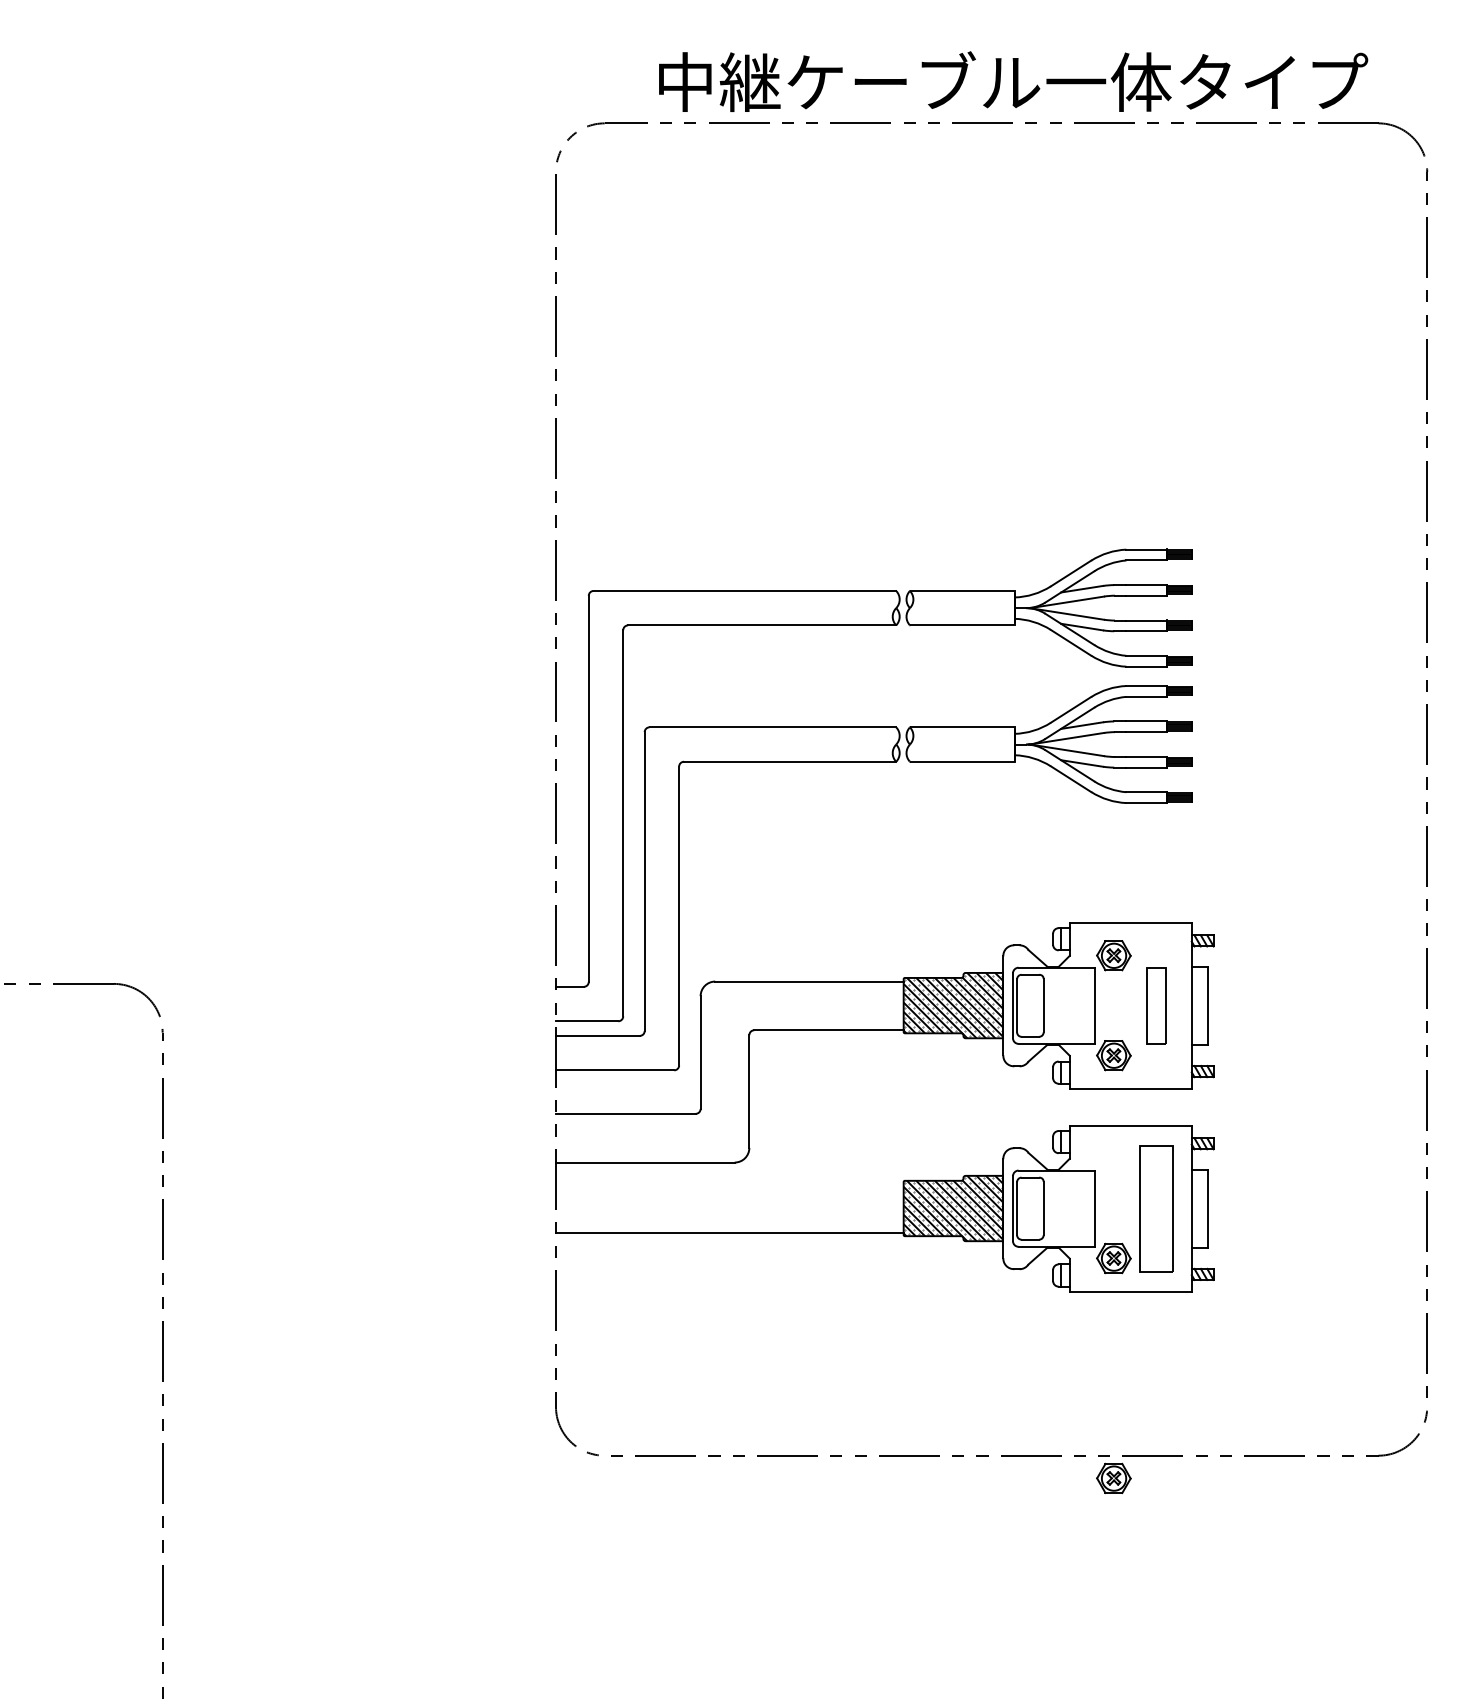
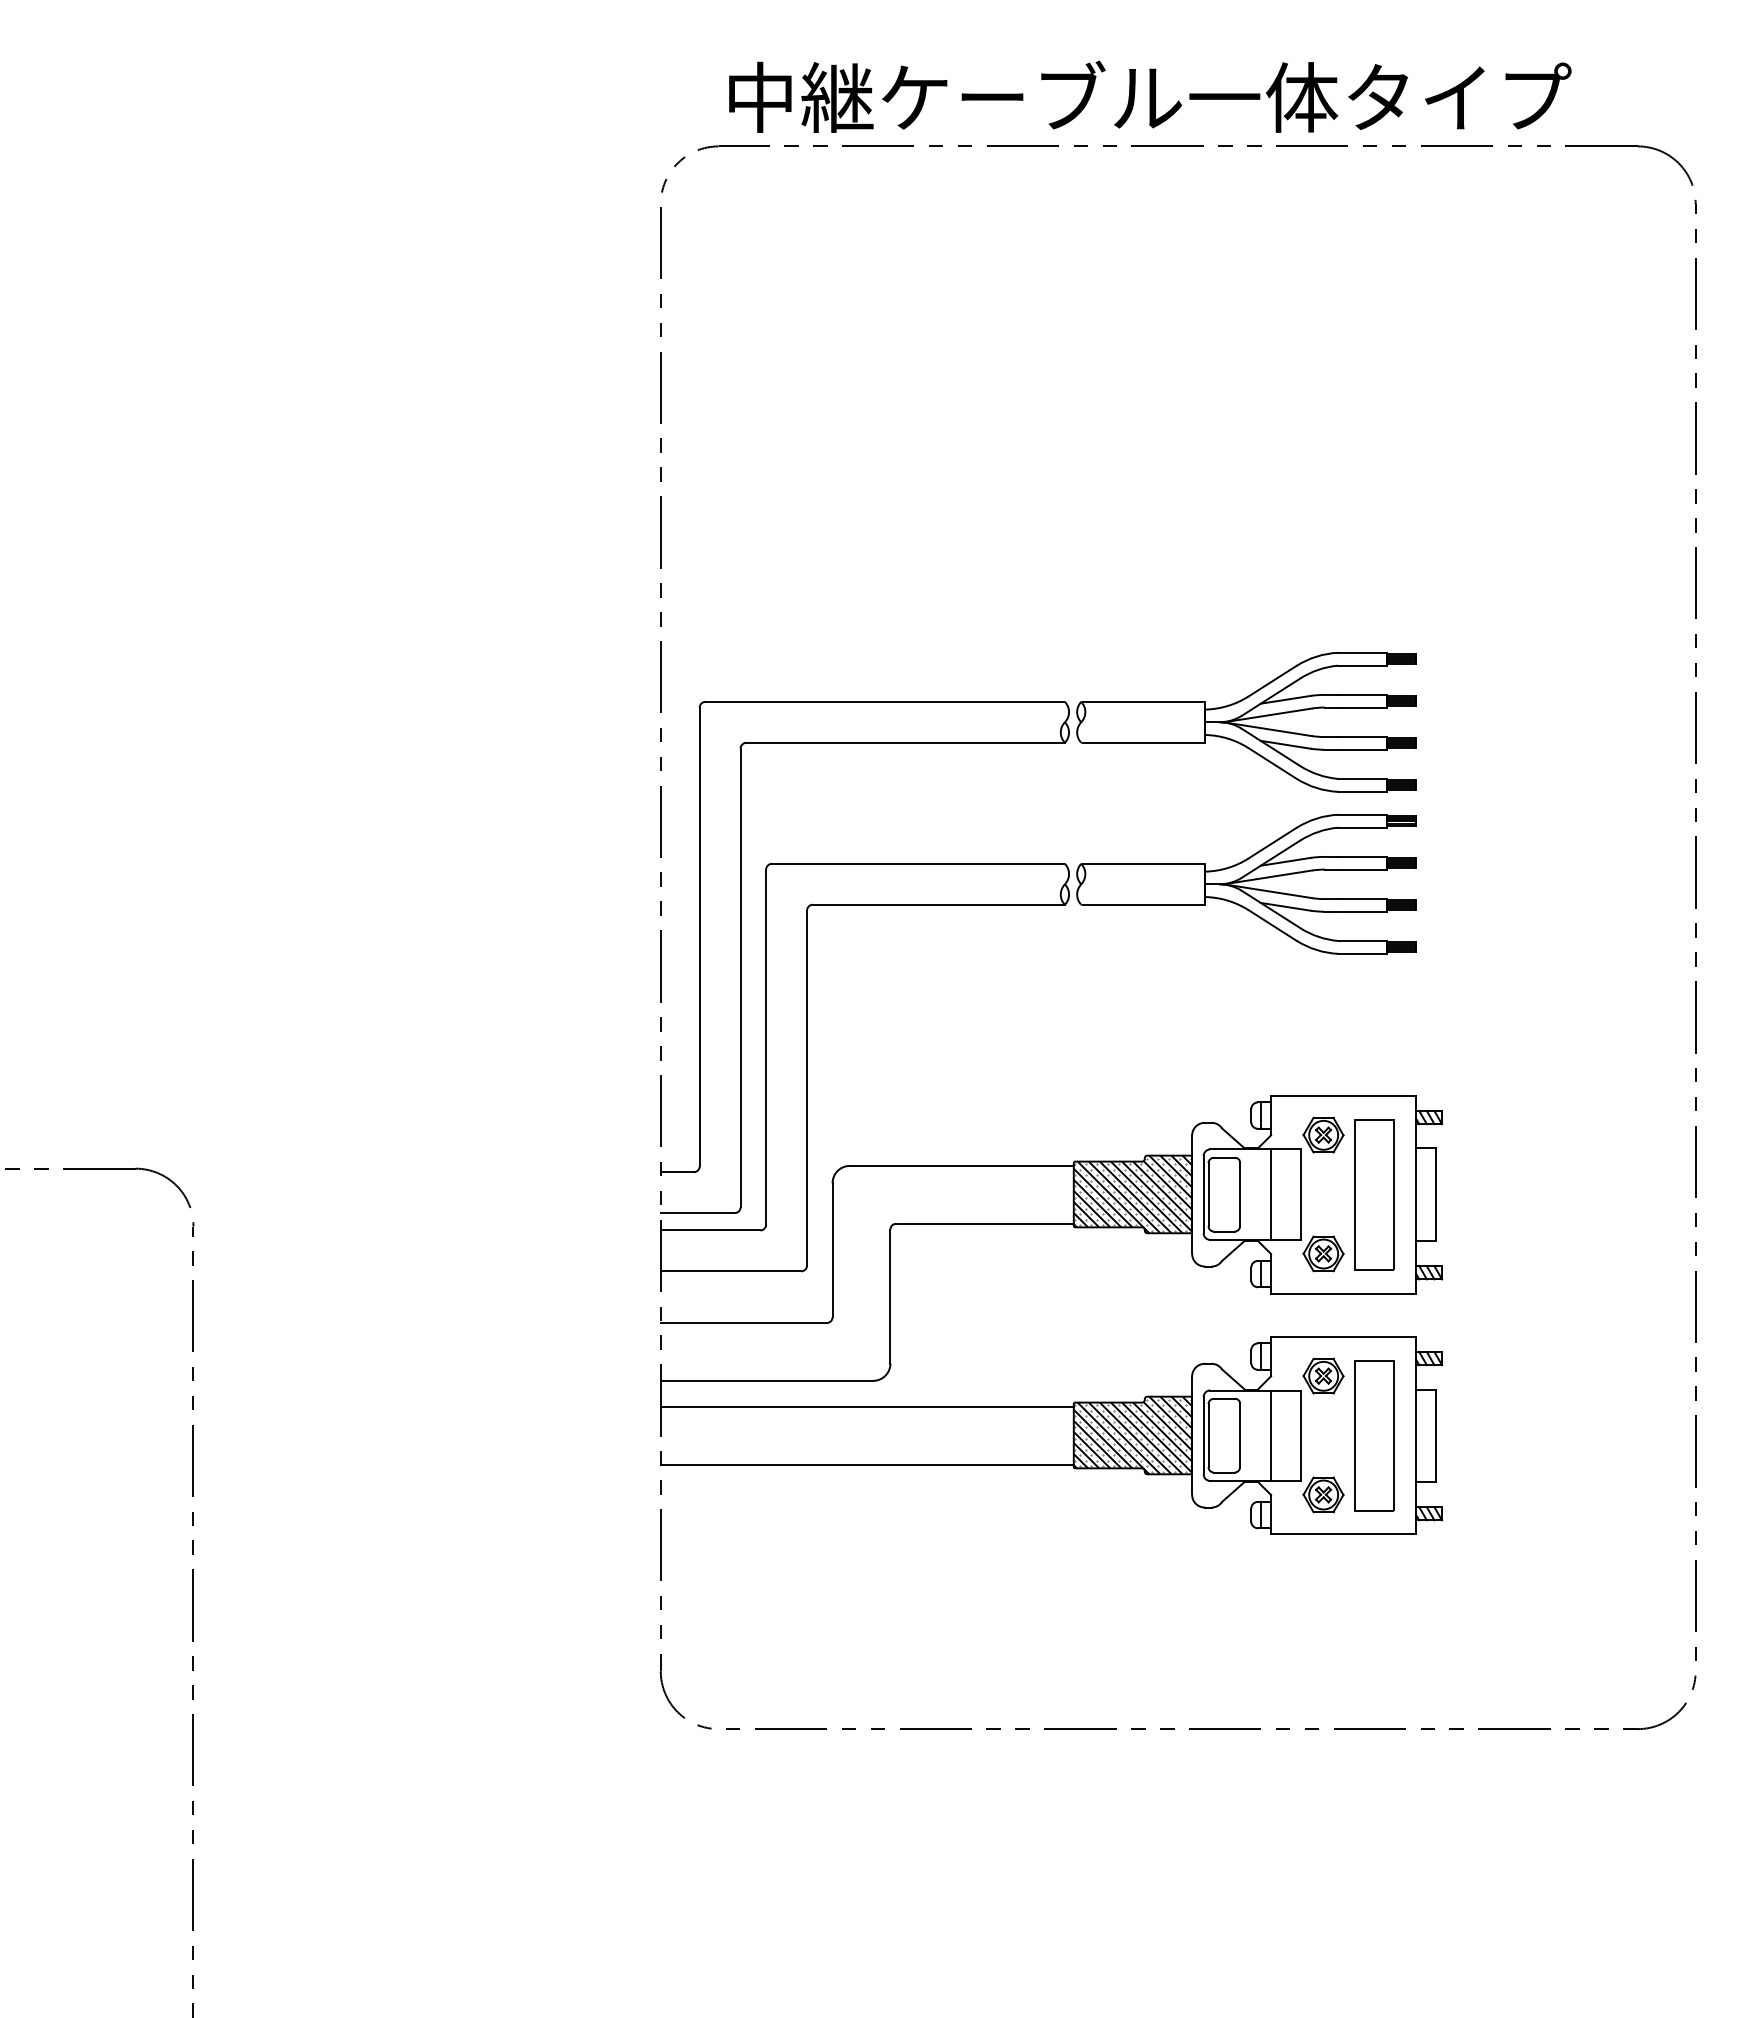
text: (1013, 81) -> (1150, 96), moved
line: (1069, 1005) -> (1270, 1194), added
part: (1156, 1005) -> (1374, 1194), size x1.67
line: (729, 1184) -> (866, 1406), added
line: (1069, 1208) -> (1270, 1435), added
part: (1113, 1477) -> (1323, 1375), moved

